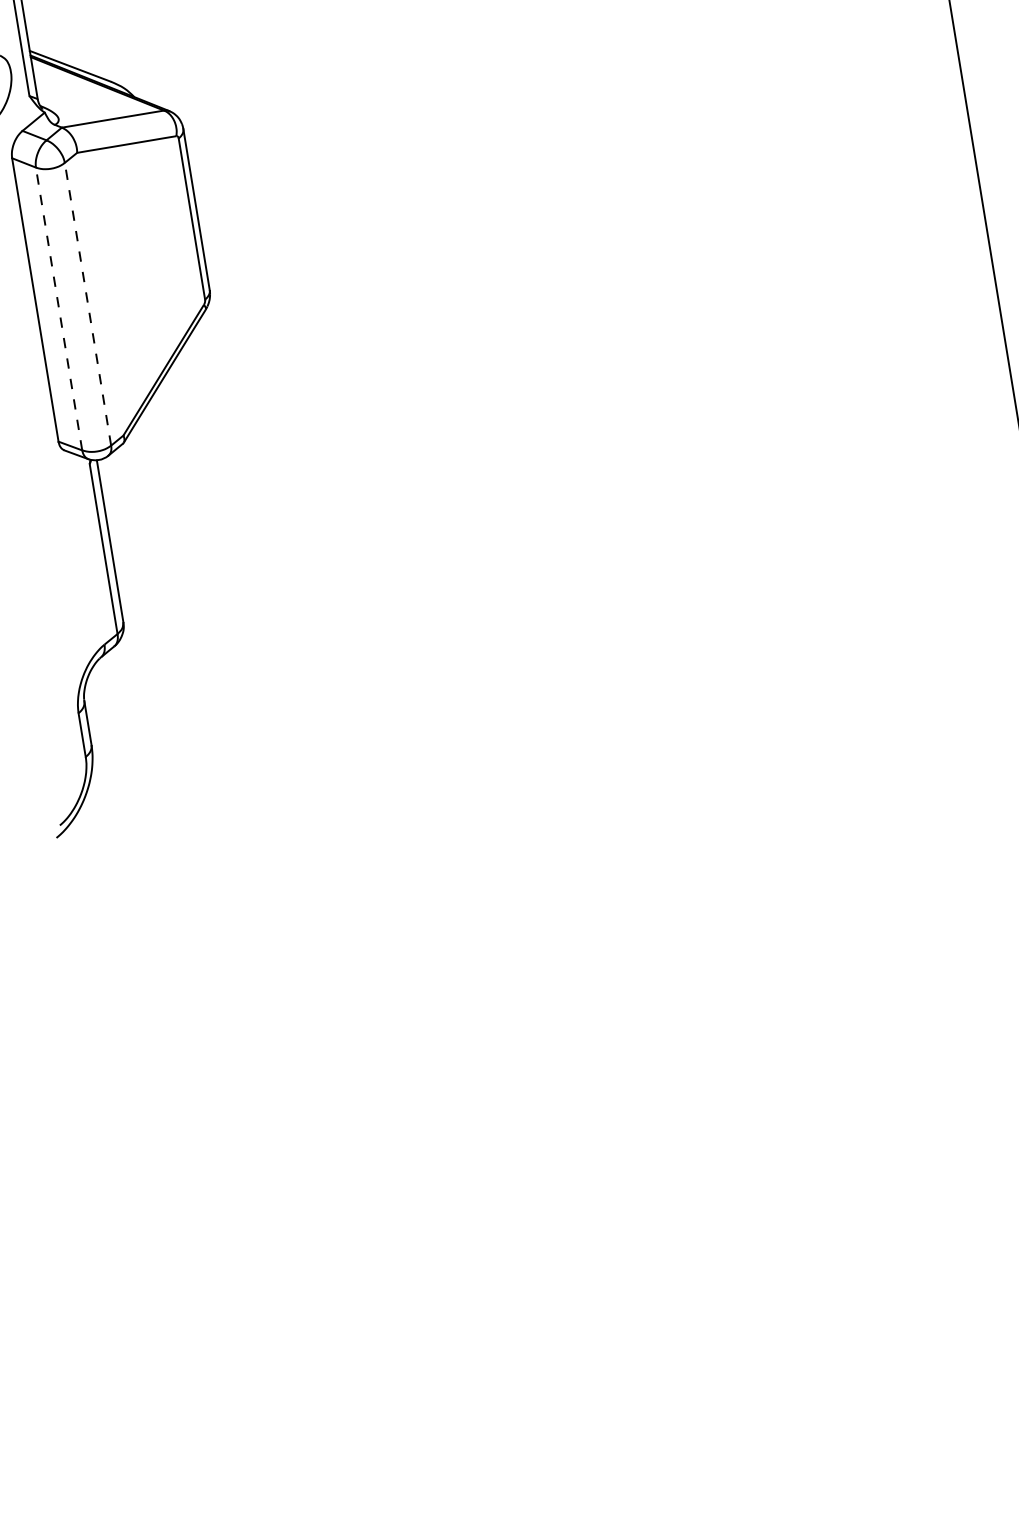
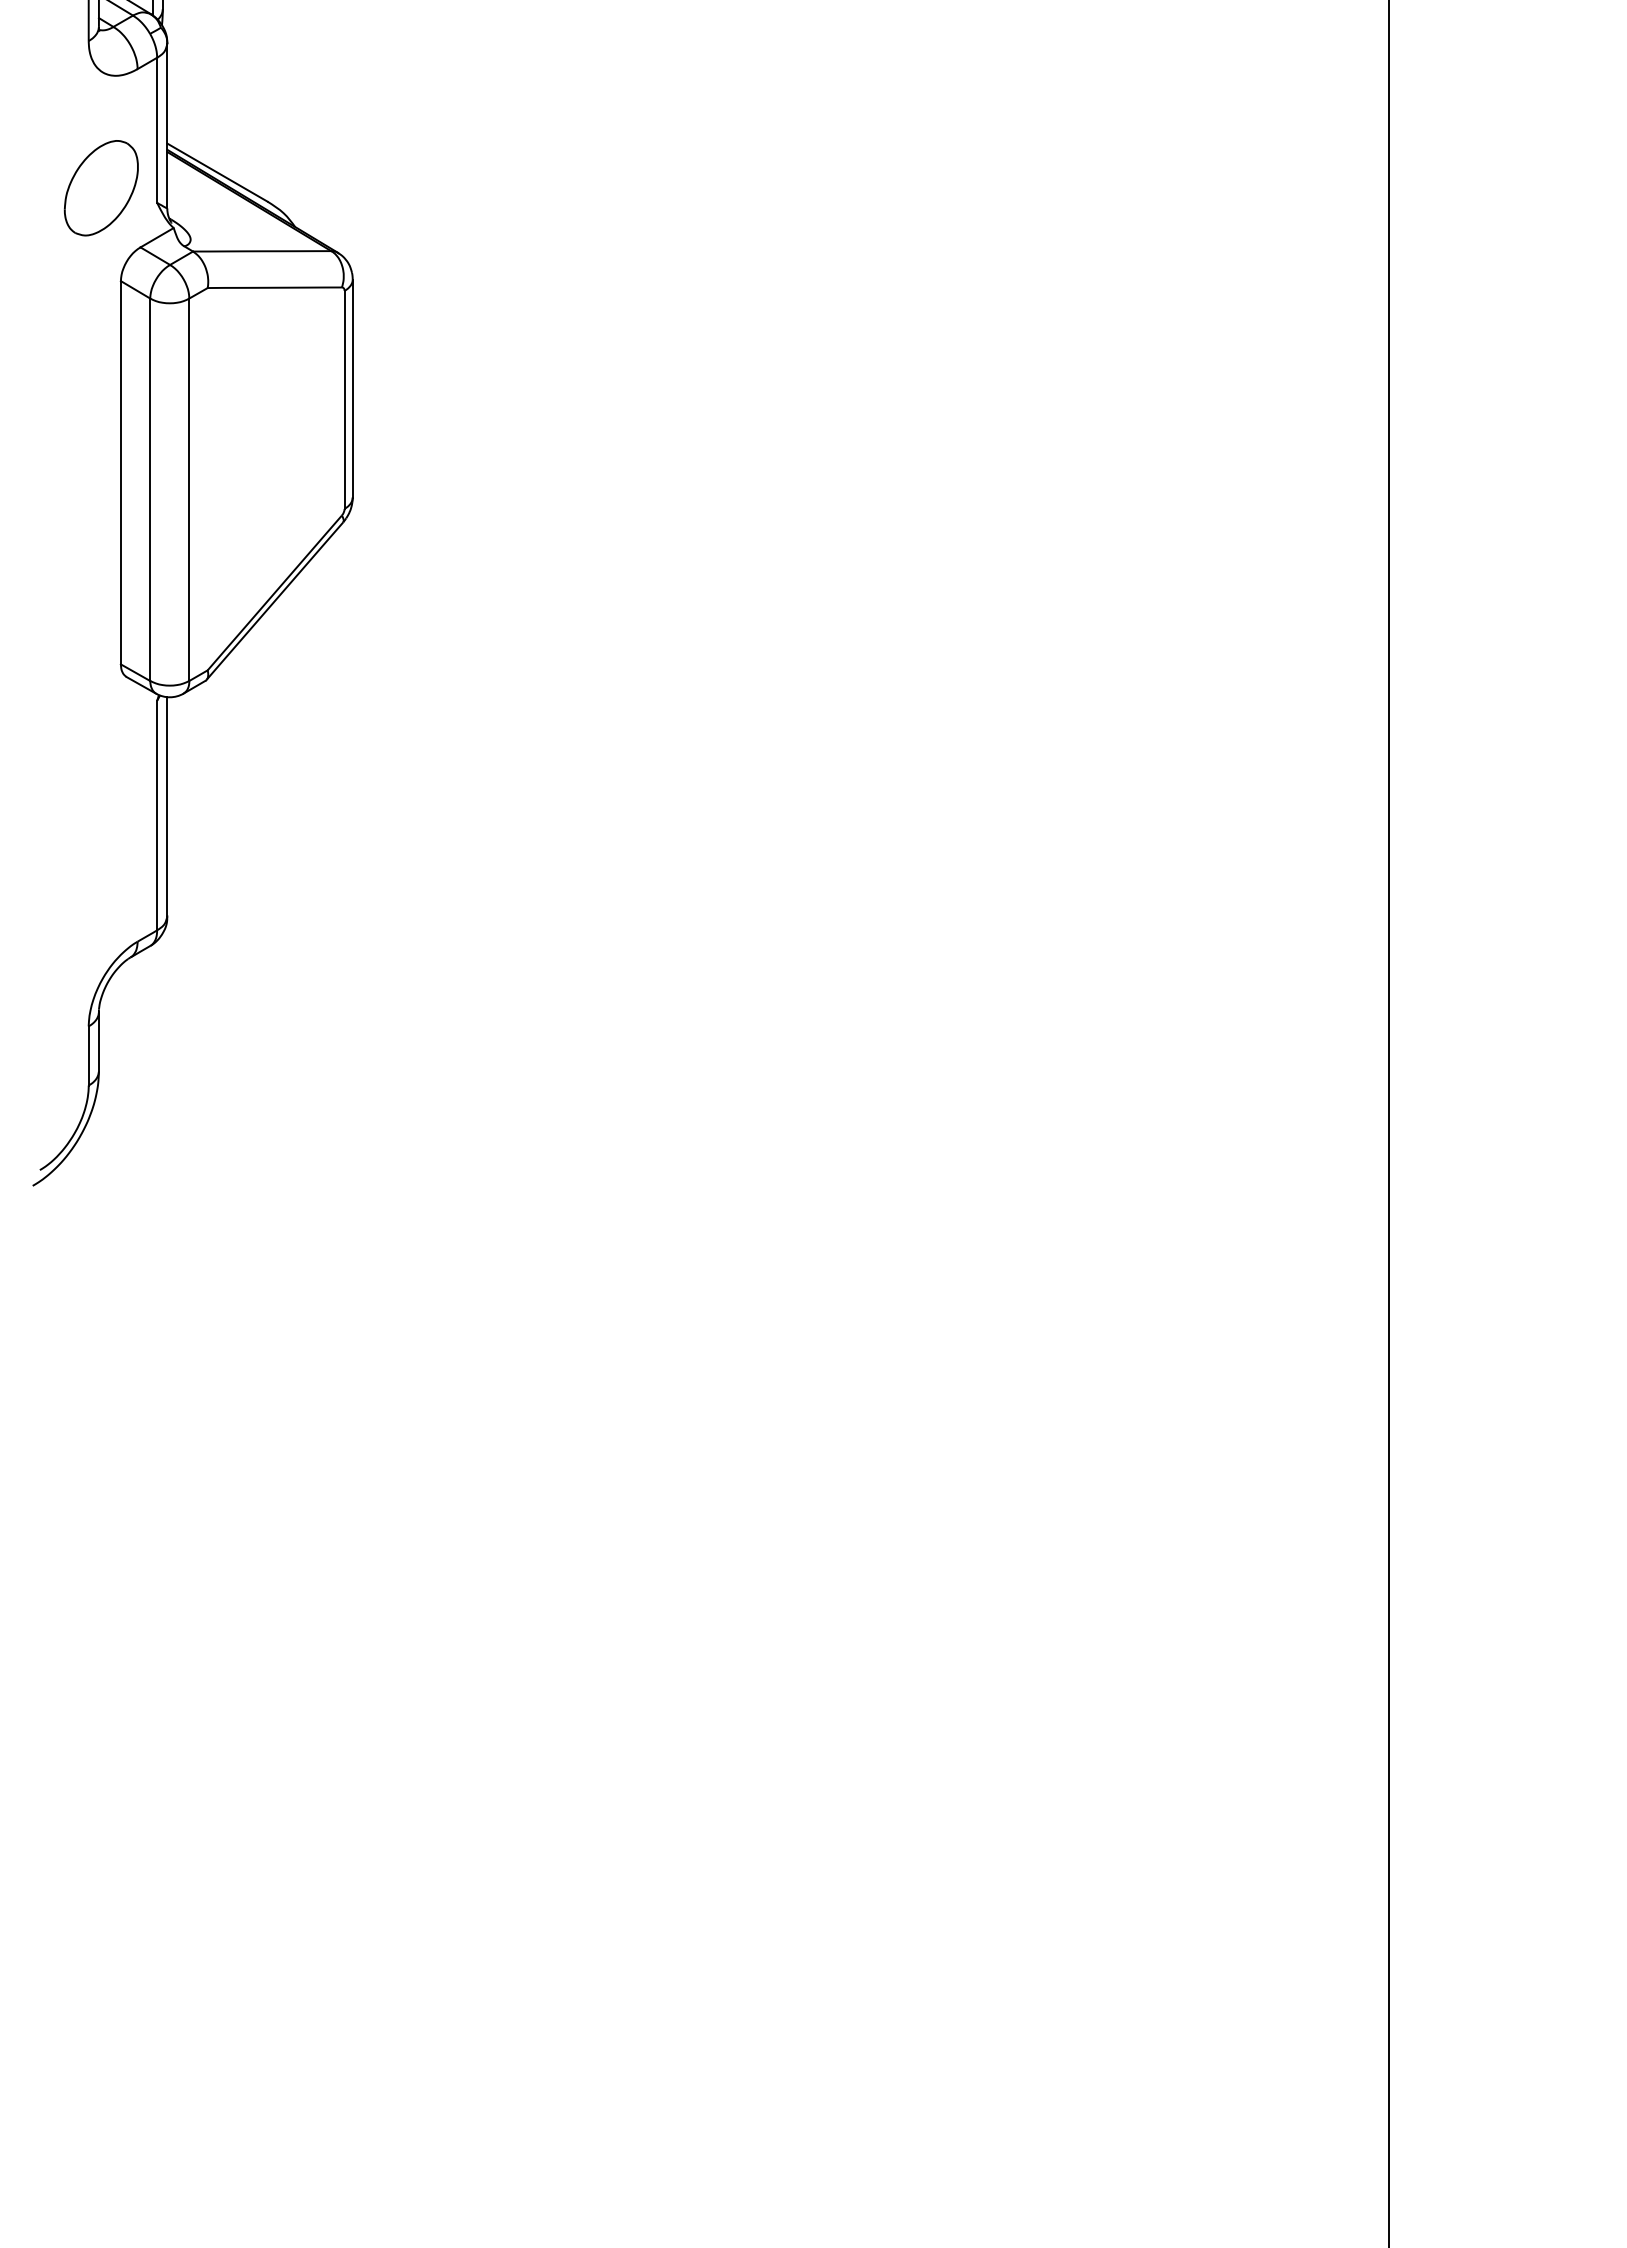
line: (88, 304) -> (189, 489), dashed -> solid
line: (59, 308) -> (150, 489), dashed -> solid

